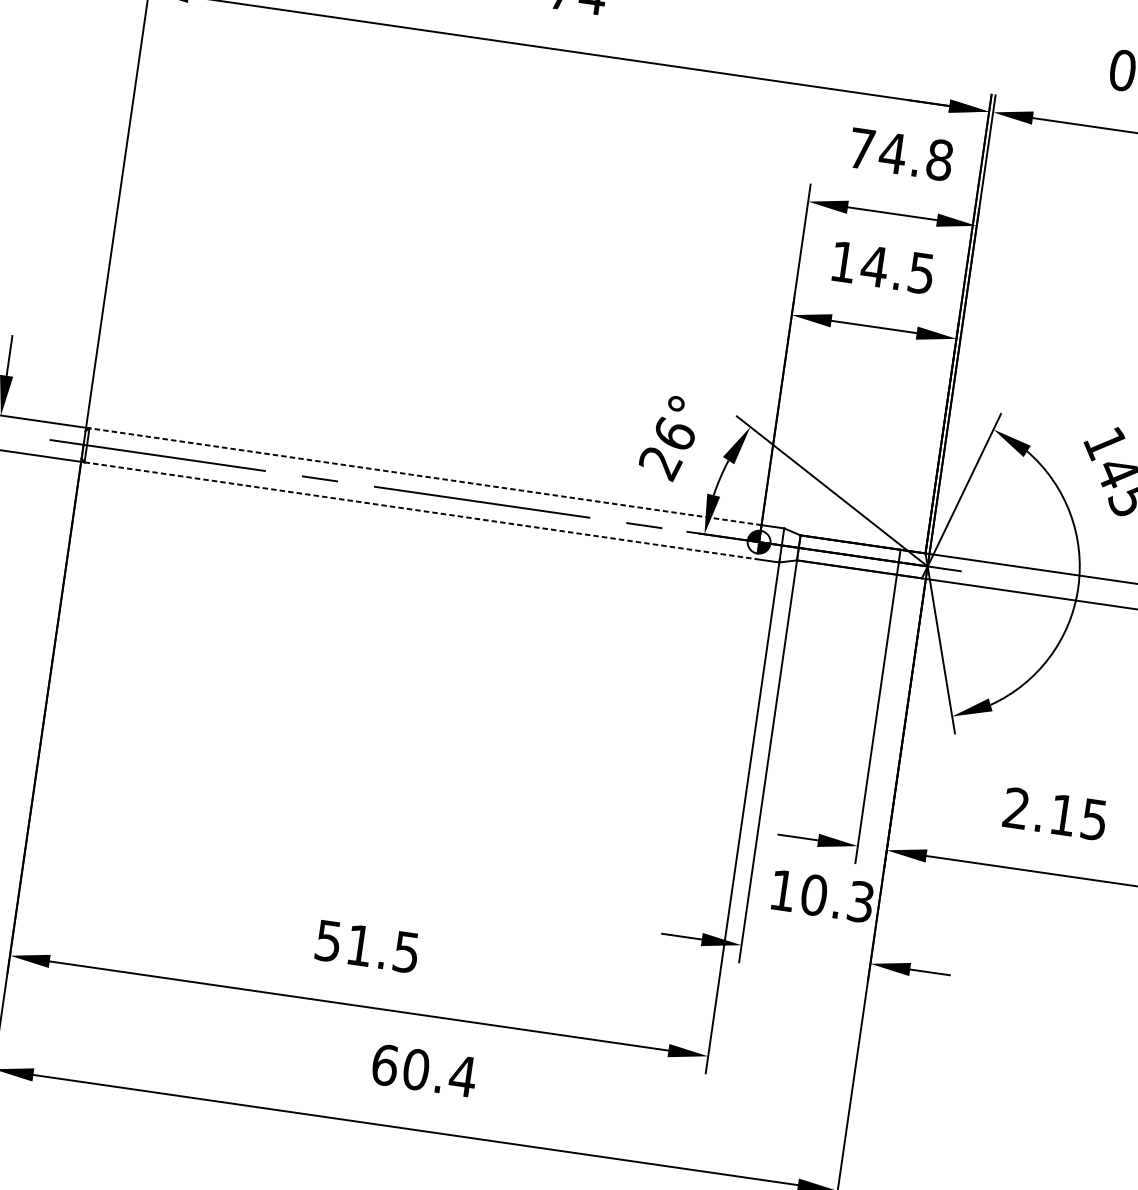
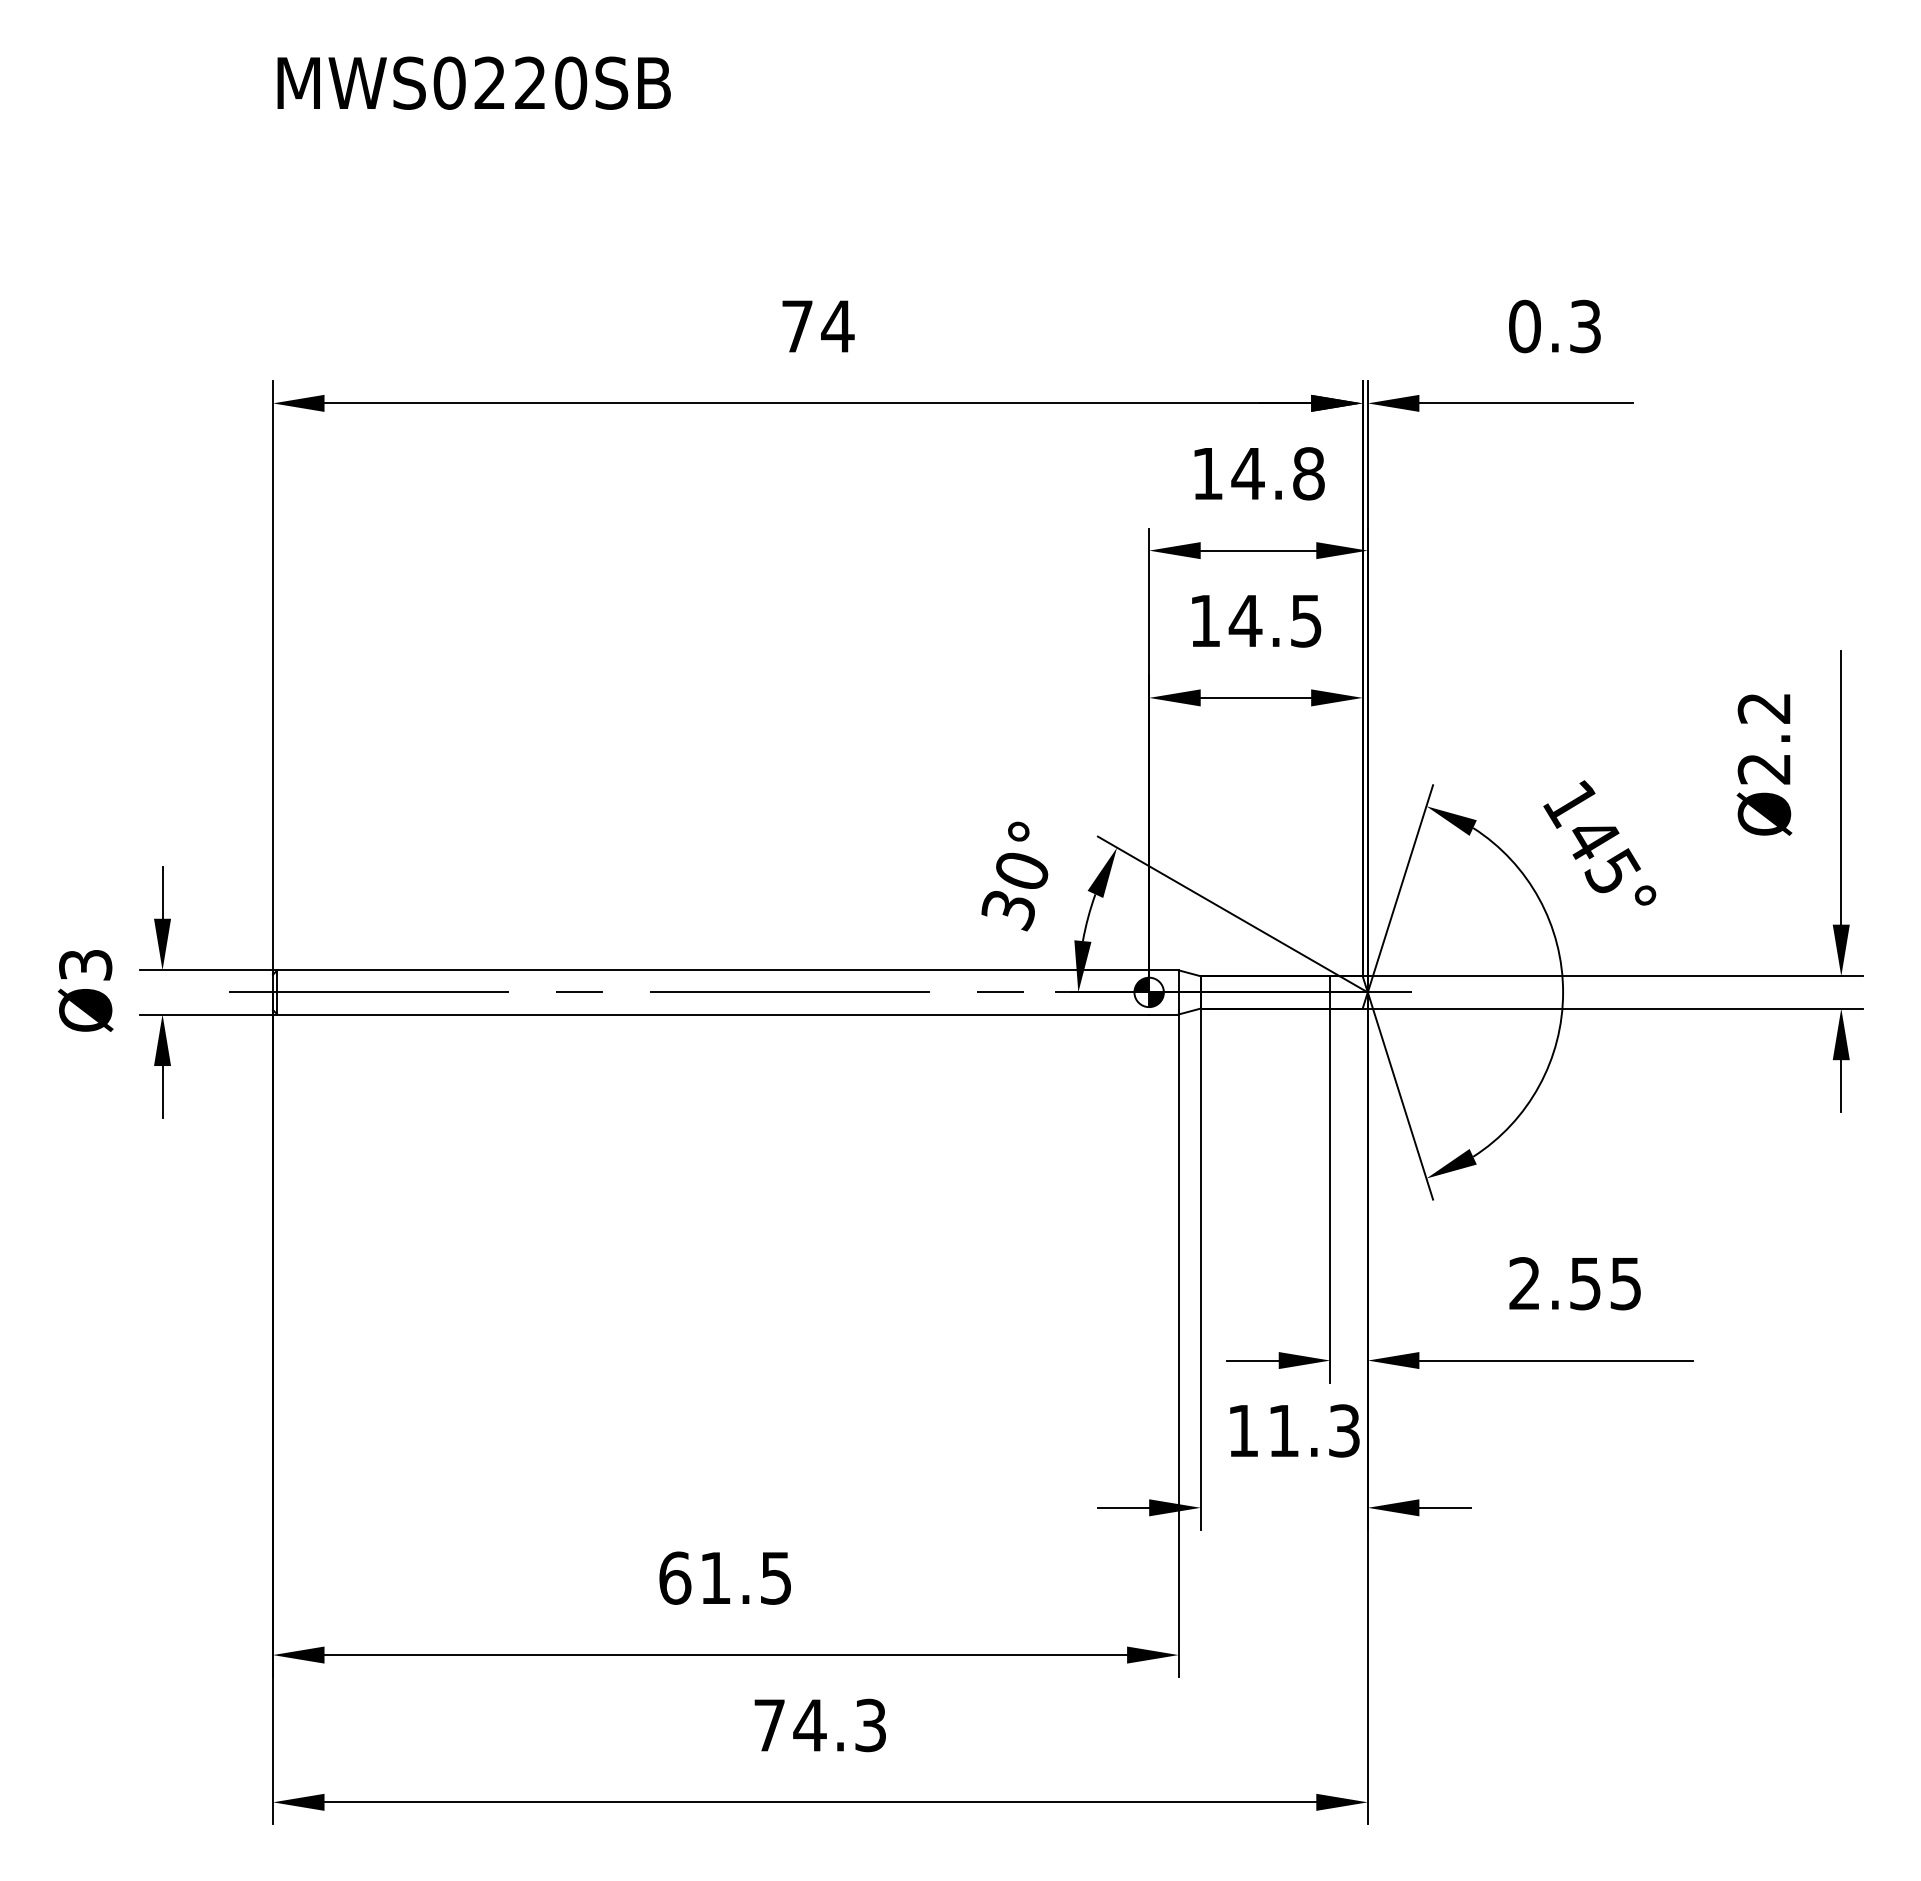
text: (861, 148) -> (1207, 473), 74.8 -> 14.8
text: (666, 449) -> (1014, 891), 26° -> 30°
line: (425, 476) -> (713, 970), dashed -> solid
line: (420, 510) -> (713, 1014), dashed -> solid
text: (1063, 815) -> (1585, 1284), 2.15 -> 2.55
text: (814, 894) -> (1283, 1430), 10.3 -> 11.3
text: (328, 940) -> (675, 1577), 51.5 -> 61.5
text: (424, 1070) -> (820, 1725), 60.4 -> 74.3

